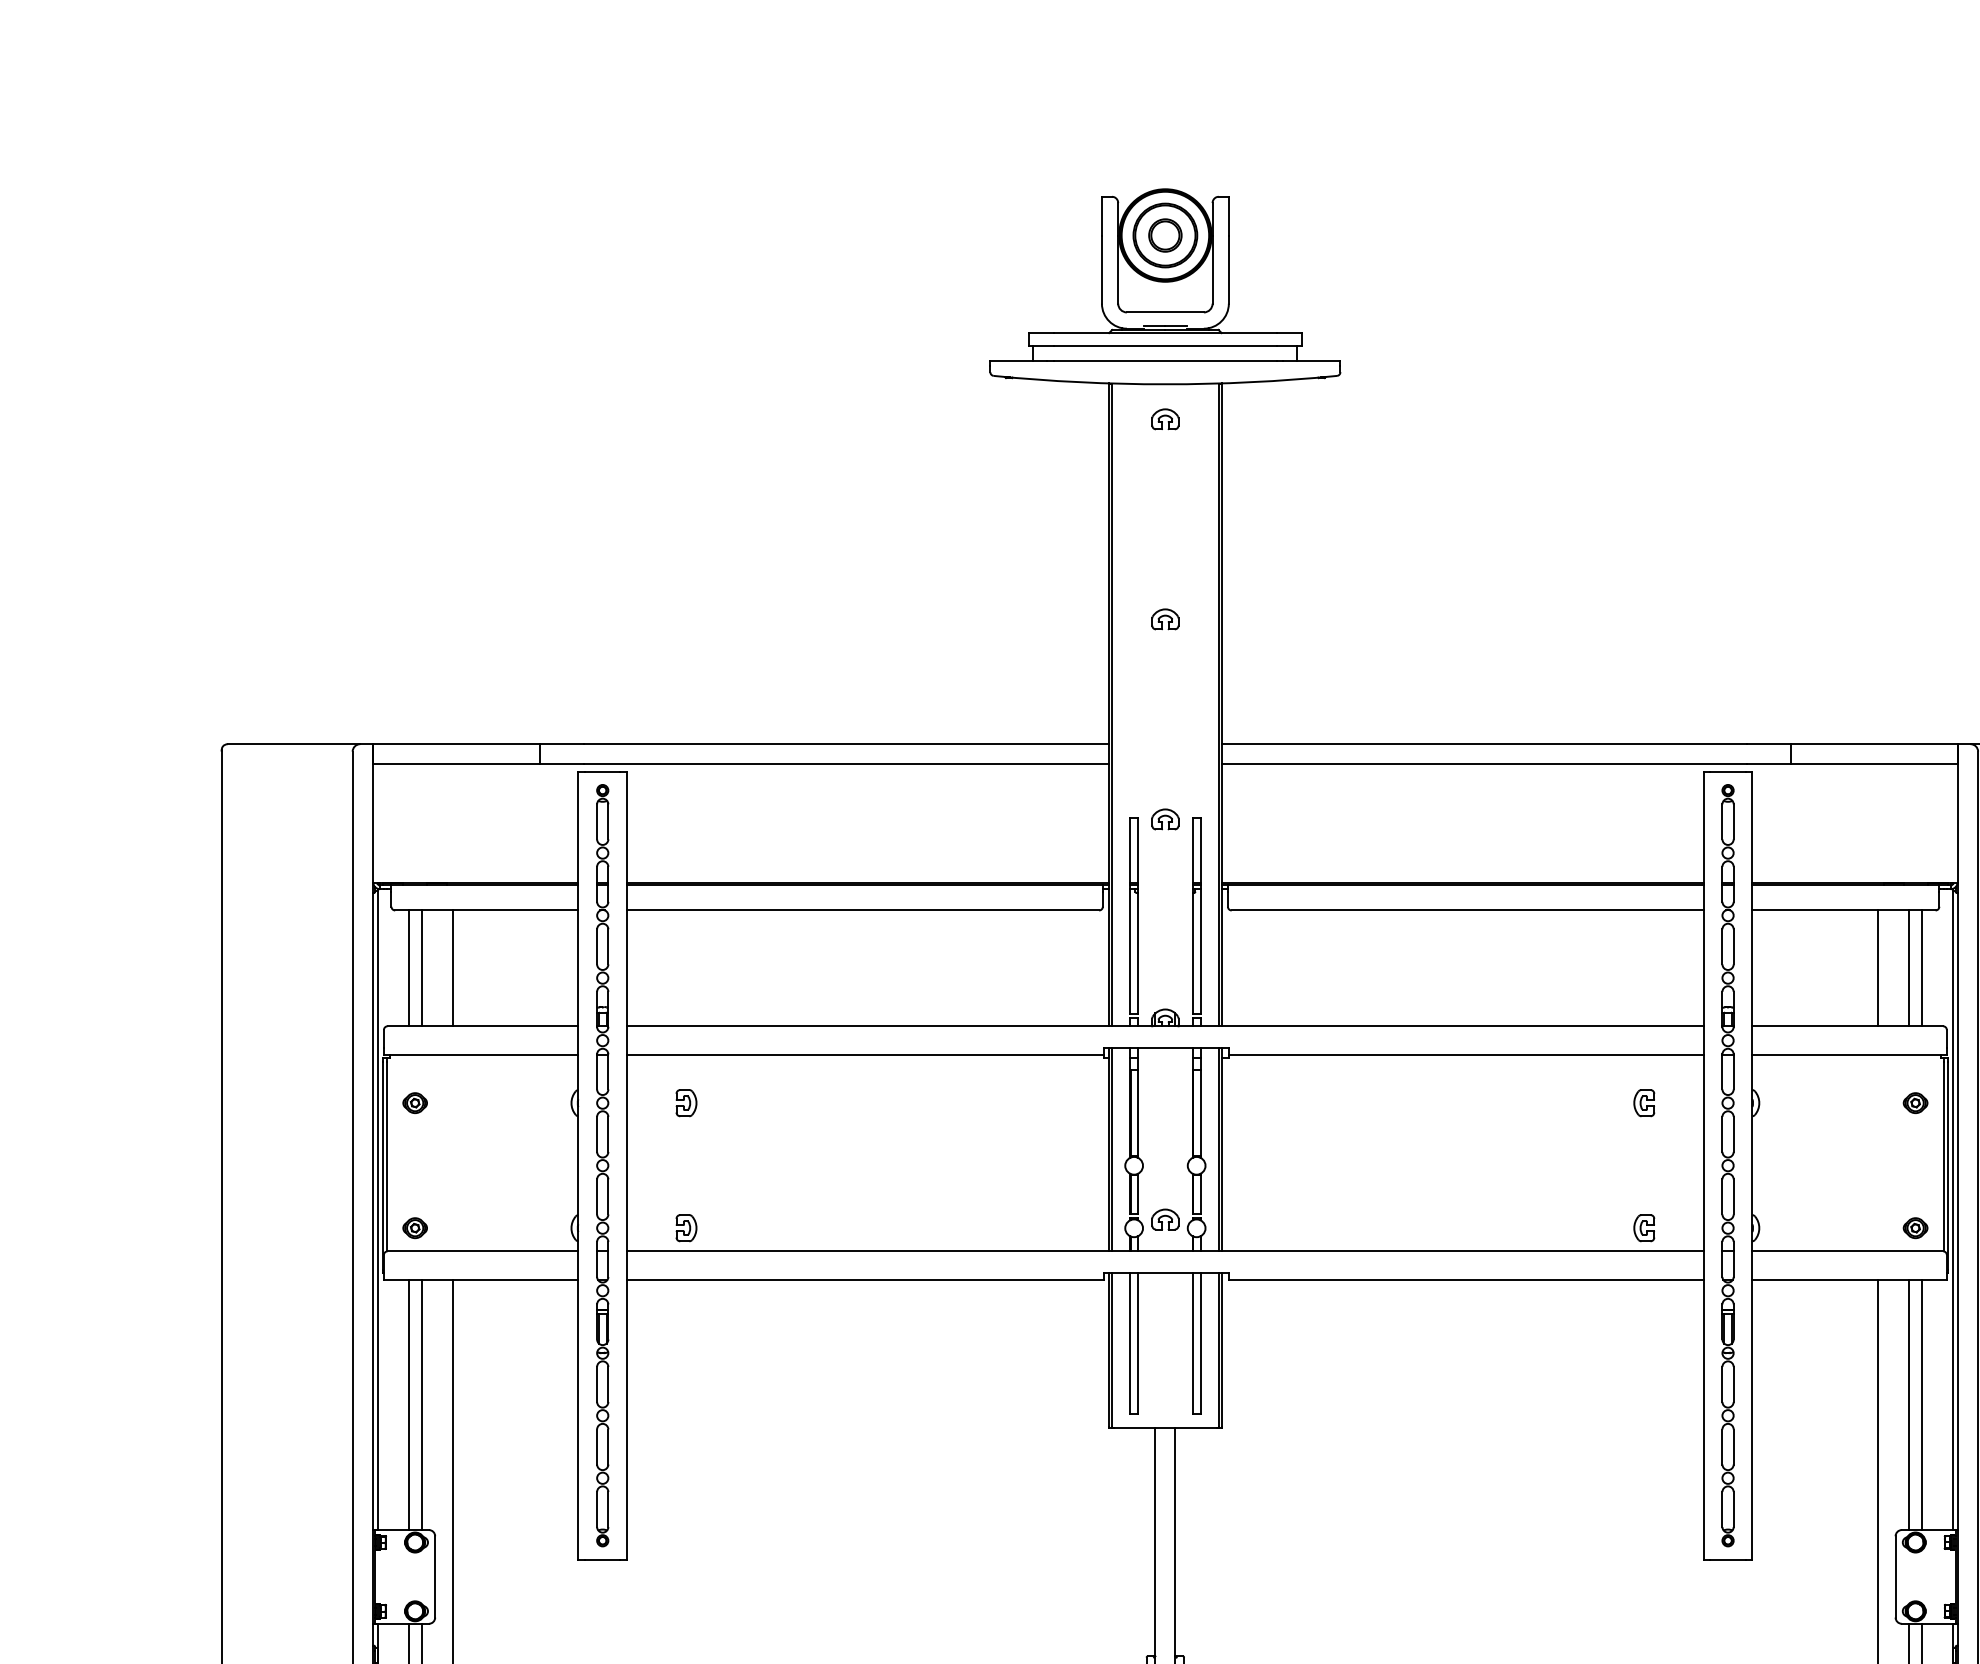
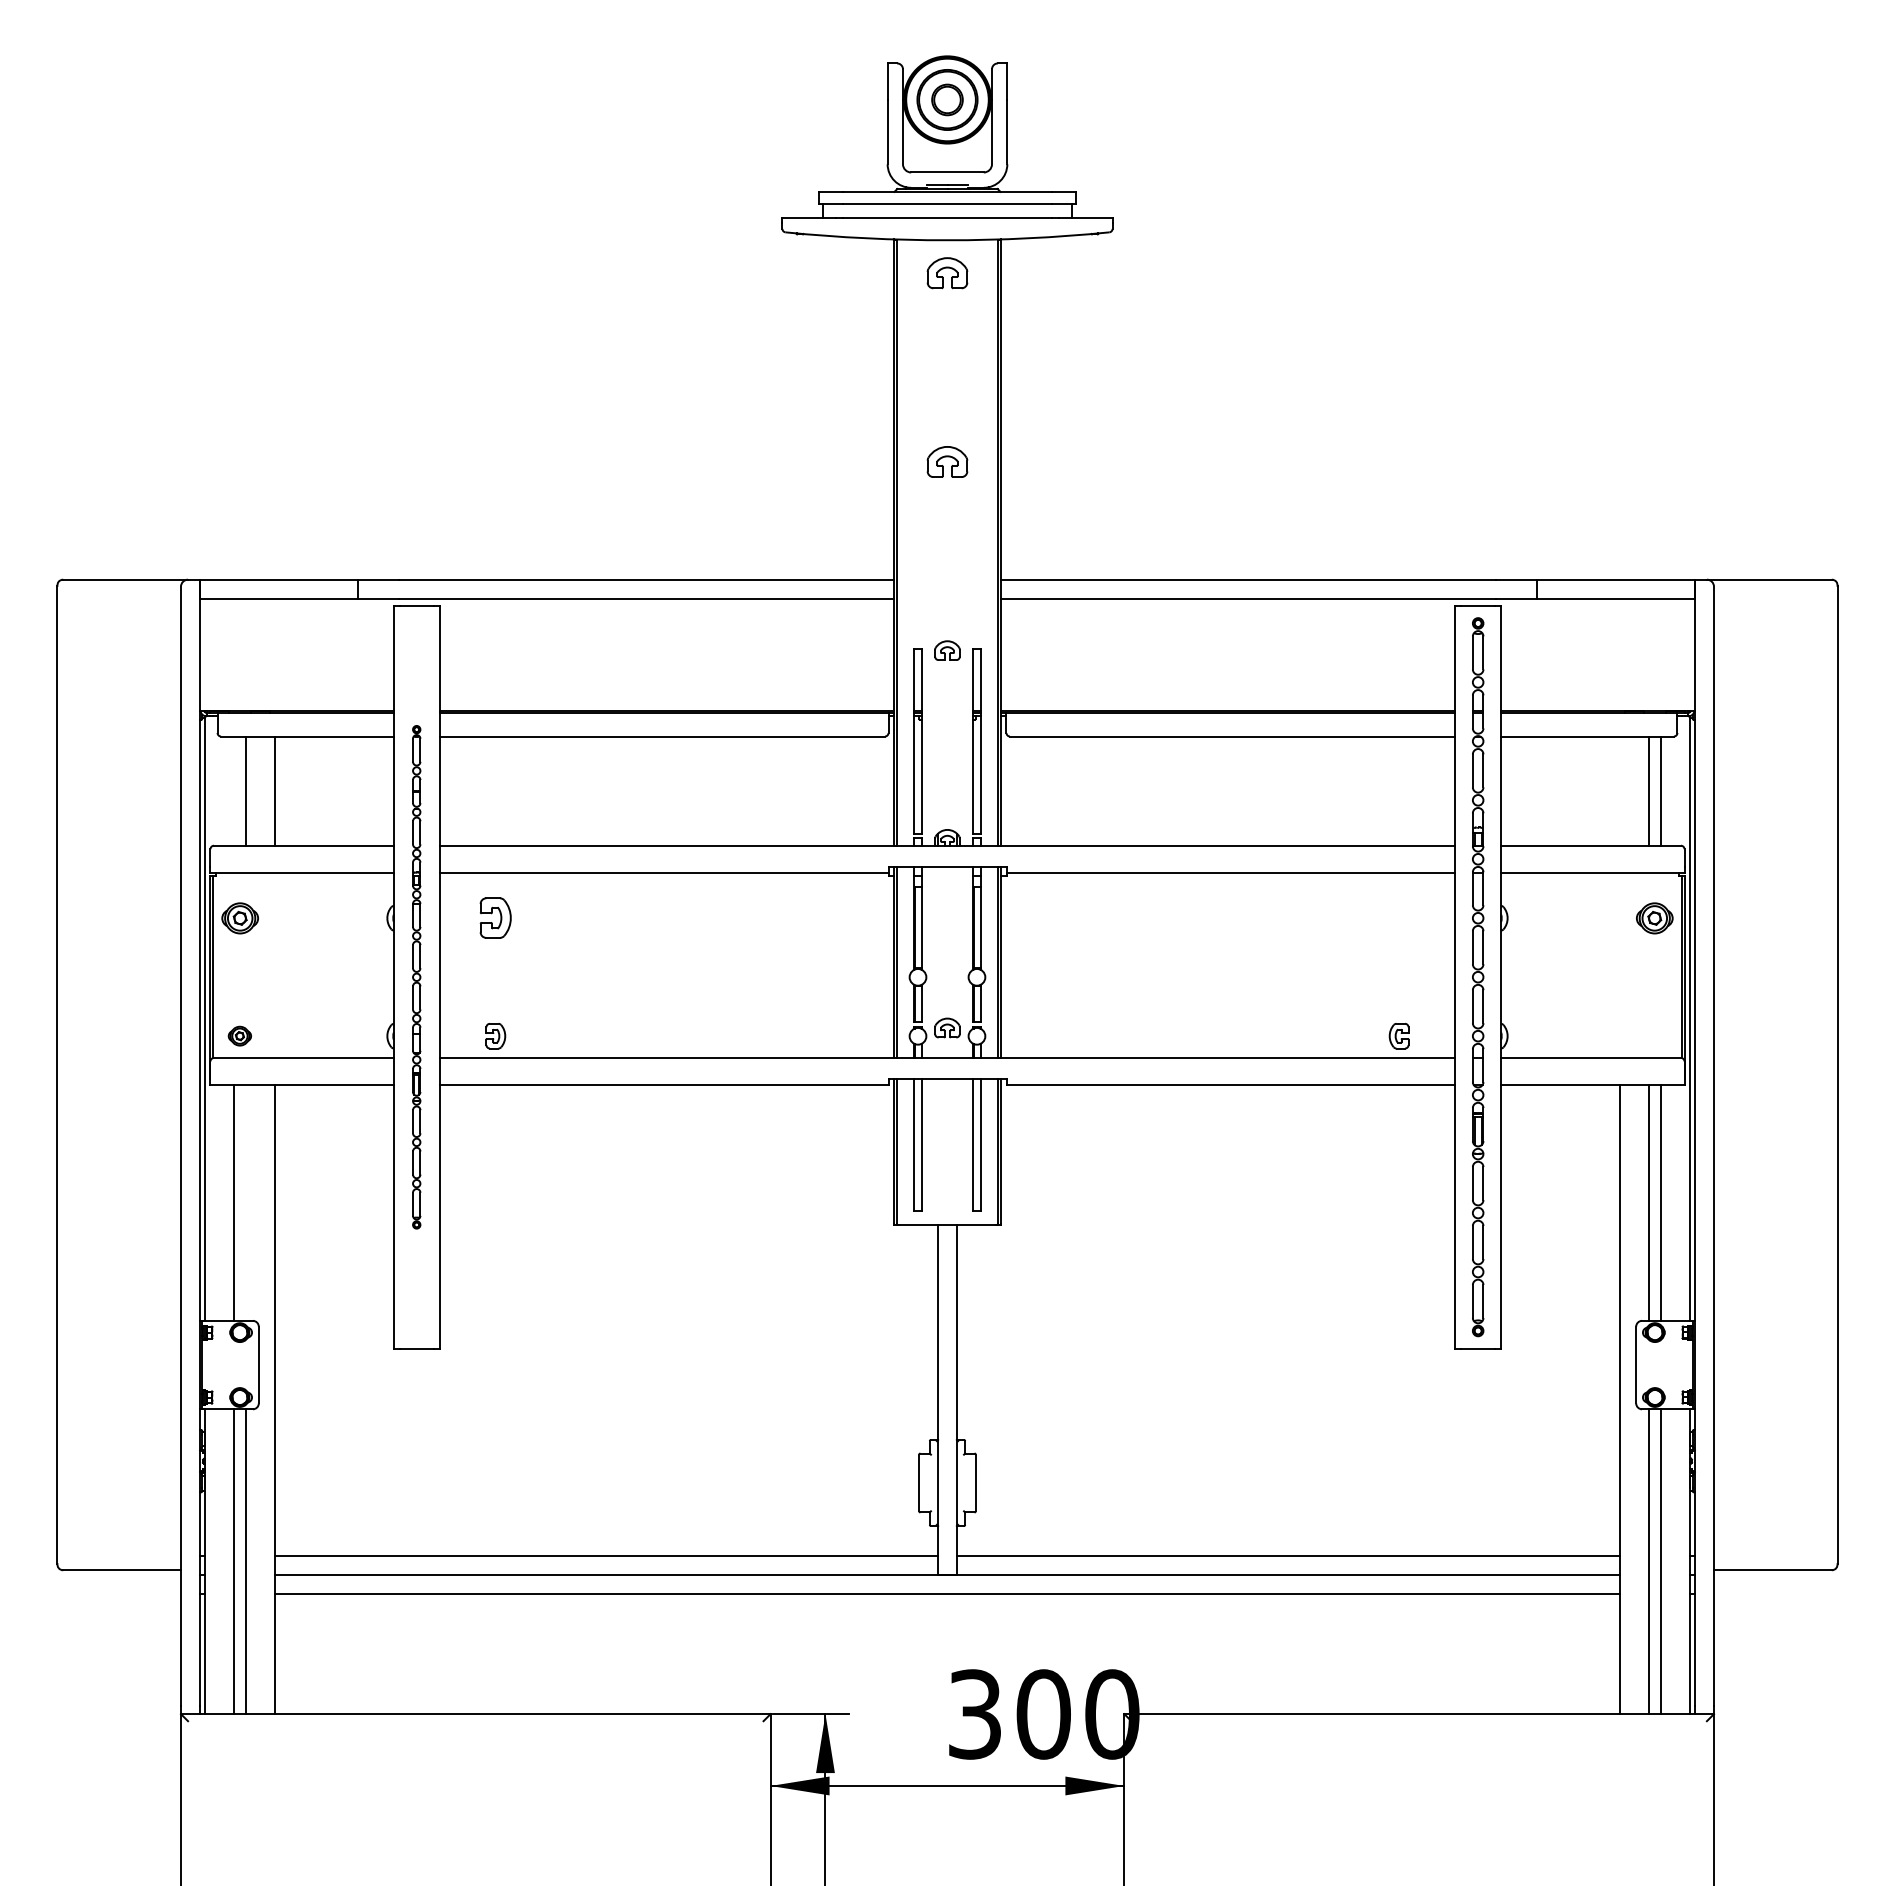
part: (1165, 419) -> (947, 273), size x1.6
part: (1165, 618) -> (947, 461), size x1.6
line: (408, 967) -> (233, 790), removed
line: (1877, 967) -> (1619, 790), removed
part: (414, 1102) -> (239, 917), size x1.6
part: (1916, 1102) -> (1655, 917), size x1.6
part: (686, 1103) -> (495, 918), size x1.6
part: (1643, 1103) -> (1398, 918), removed
part: (602, 1165) -> (416, 977), size x0.7
part: (1916, 1227) -> (1655, 1035), removed
line: (421, 1404) -> (245, 1202), removed

